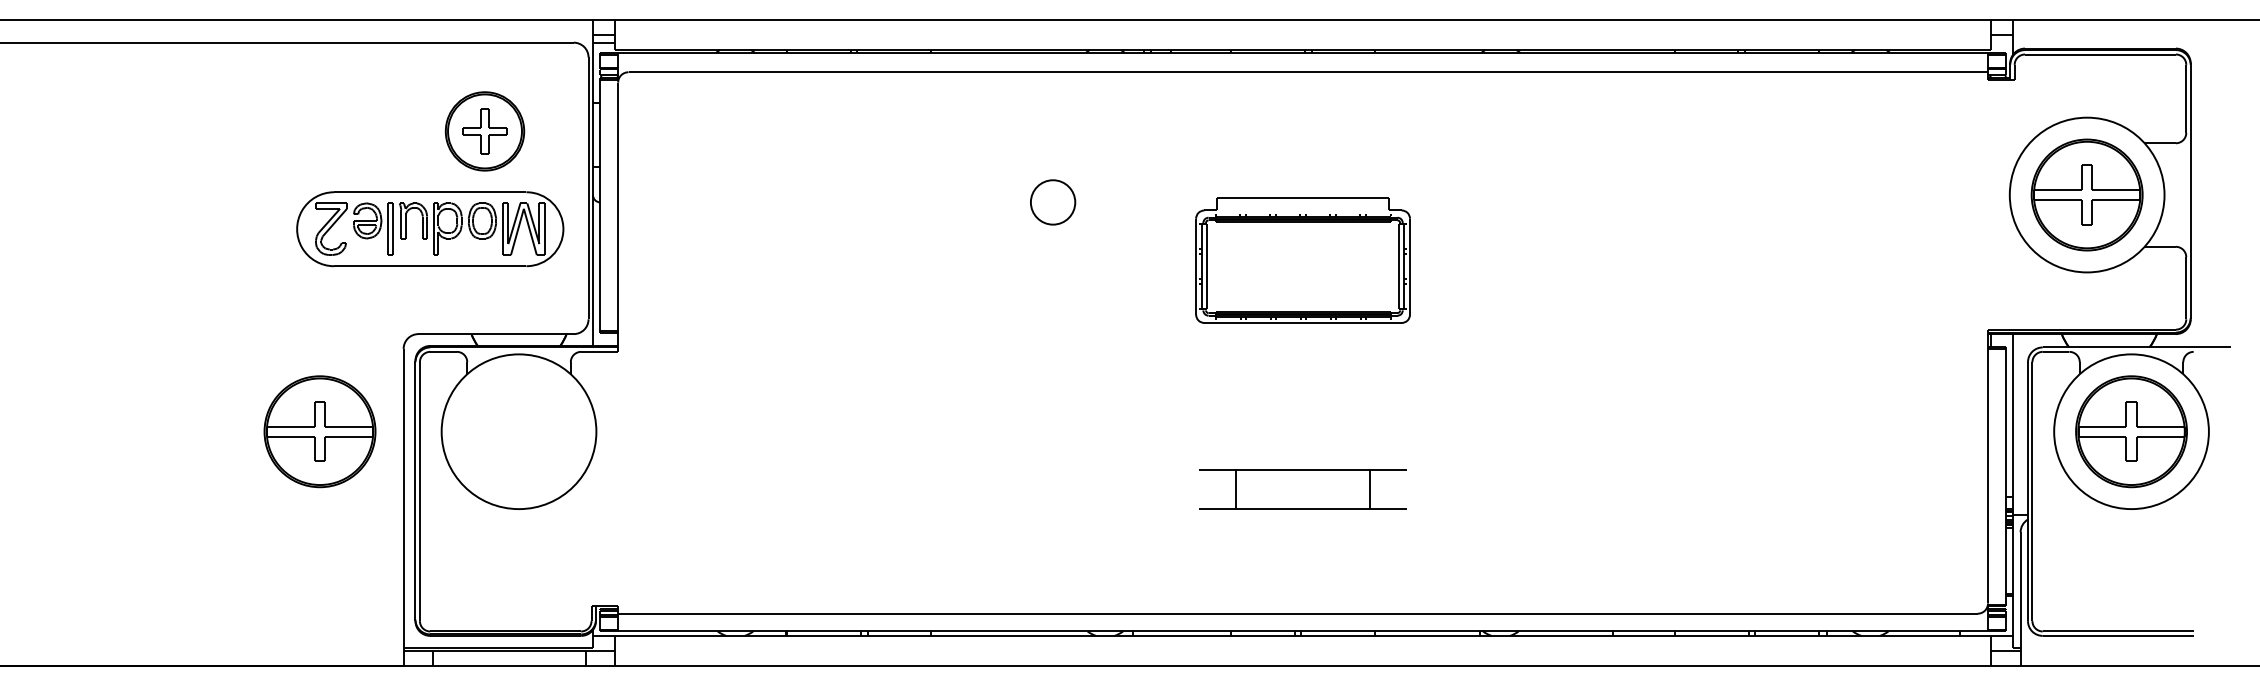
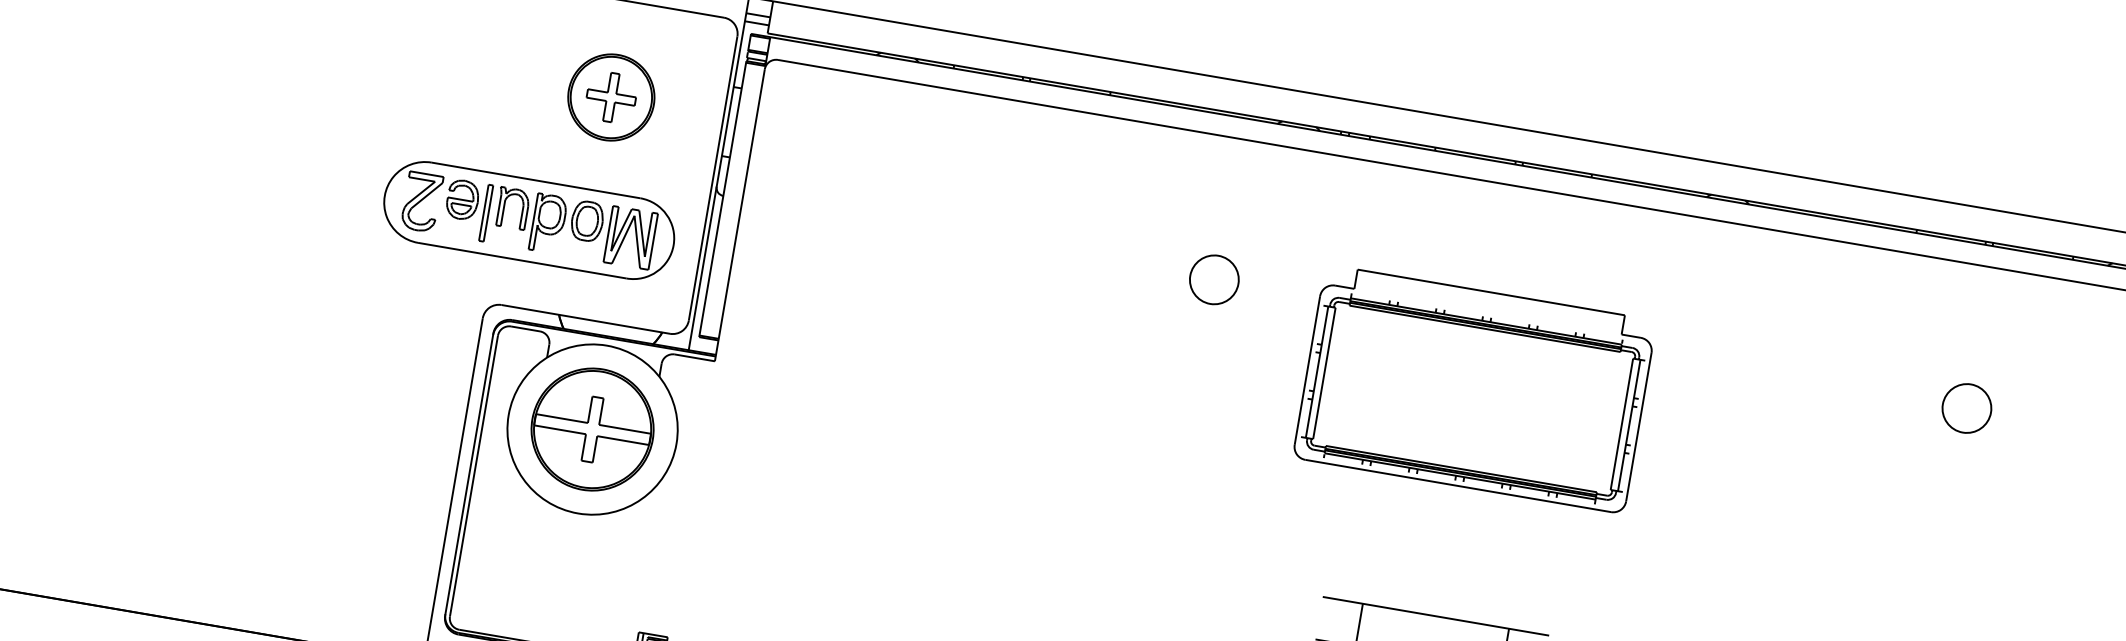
part: (1746, 202) -> (1966, 408), added
part: (430, 229) -> (529, 220), moved
part: (1302, 260) -> (1474, 389), size x1.43
part: (319, 431) -> (592, 429), moved

